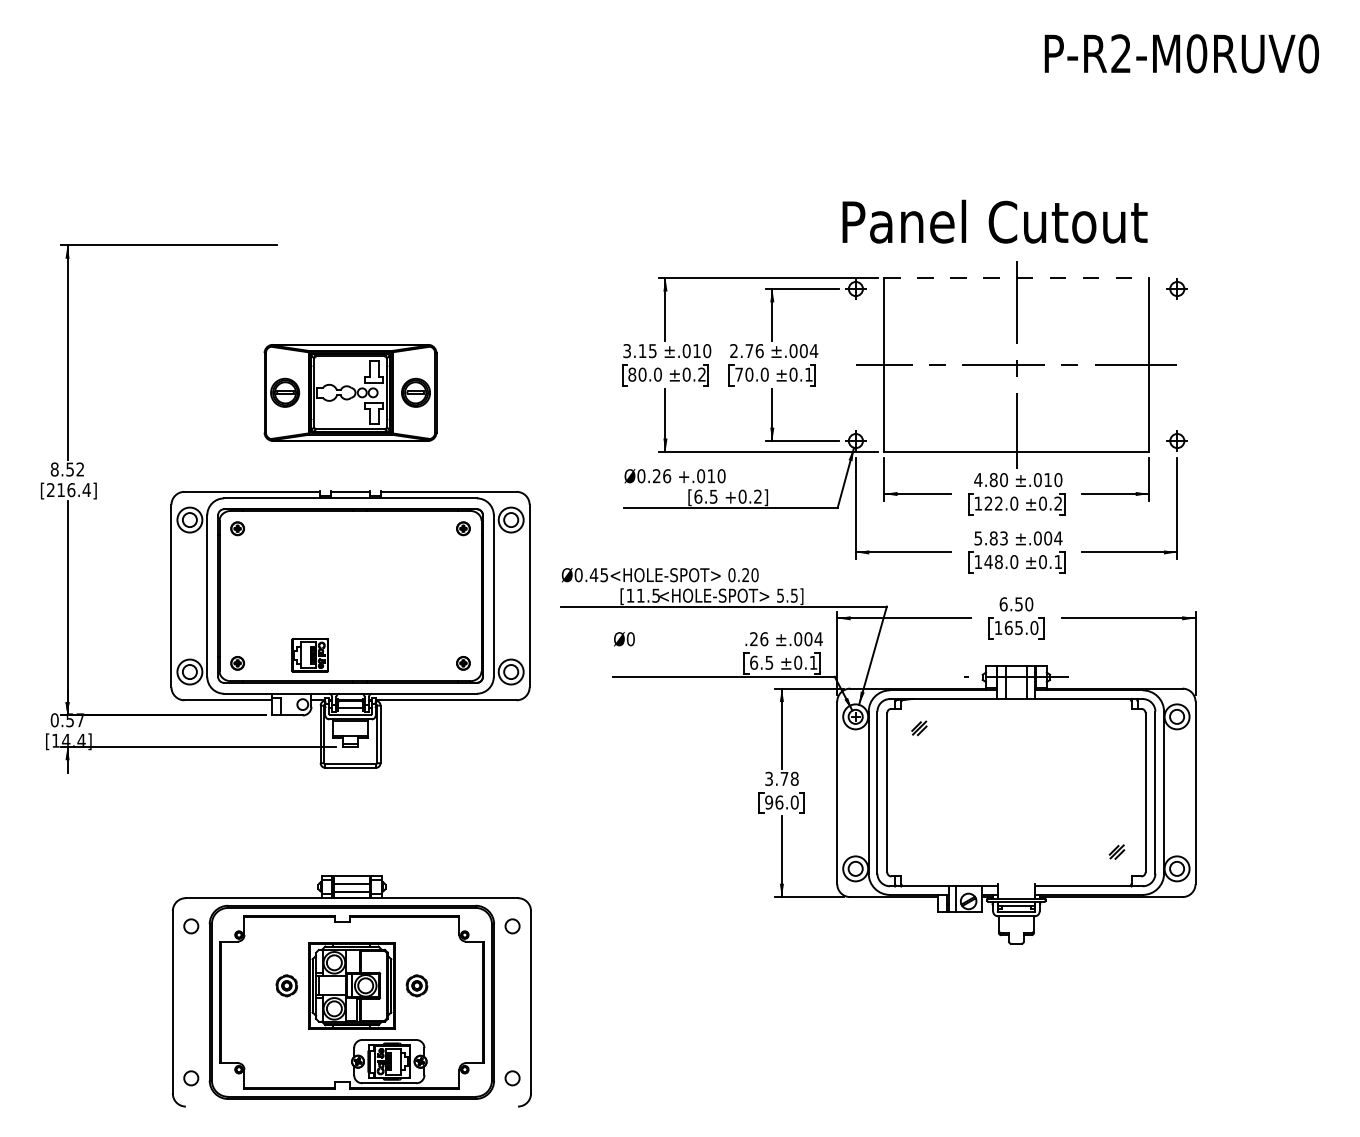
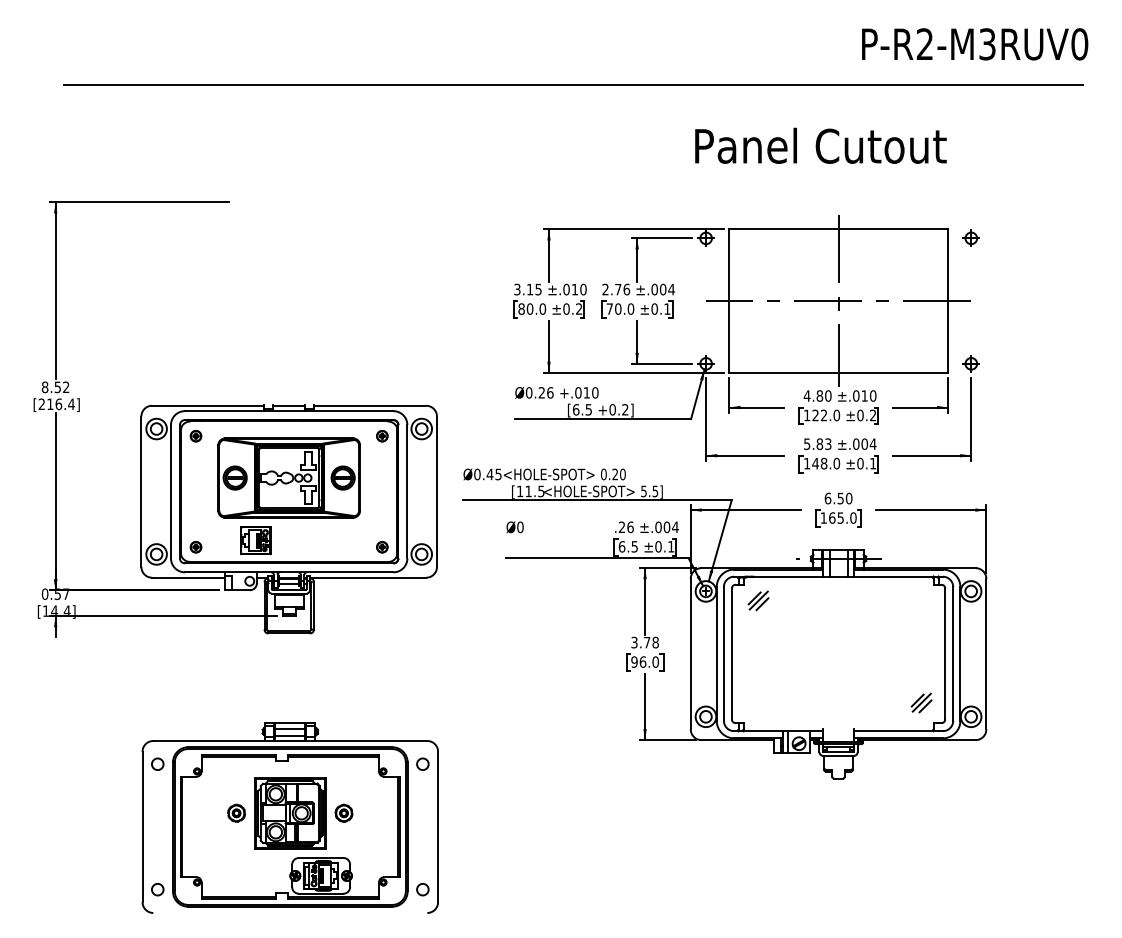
text: (1196, 54) -> (987, 44), P-R2-M0RUV0 -> P-R2-M3RUV0
line: (695, 102) -> (573, 84), added
text: (994, 221) -> (820, 145), moved
line: (1017, 278) -> (839, 229), dashed -> solid
part: (349, 392) -> (288, 477), moved
part: (919, 727) -> (758, 600), size x1.67
part: (1116, 851) -> (921, 702), size x1.67

